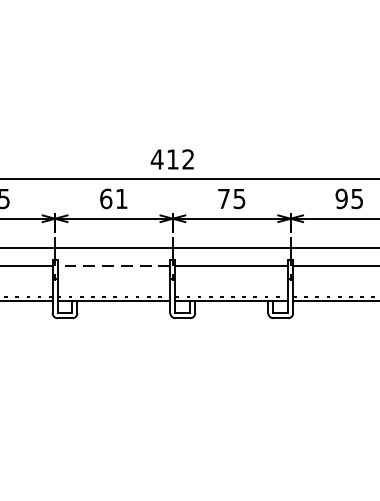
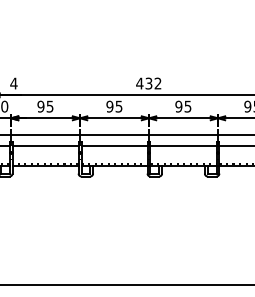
text: (172, 159) -> (148, 83), 412 -> 432
text: (113, 198) -> (114, 106), 61 -> 95
text: (223, 198) -> (178, 106), 75 -> 95
line: (113, 266) -> (114, 146), dashed -> solid

